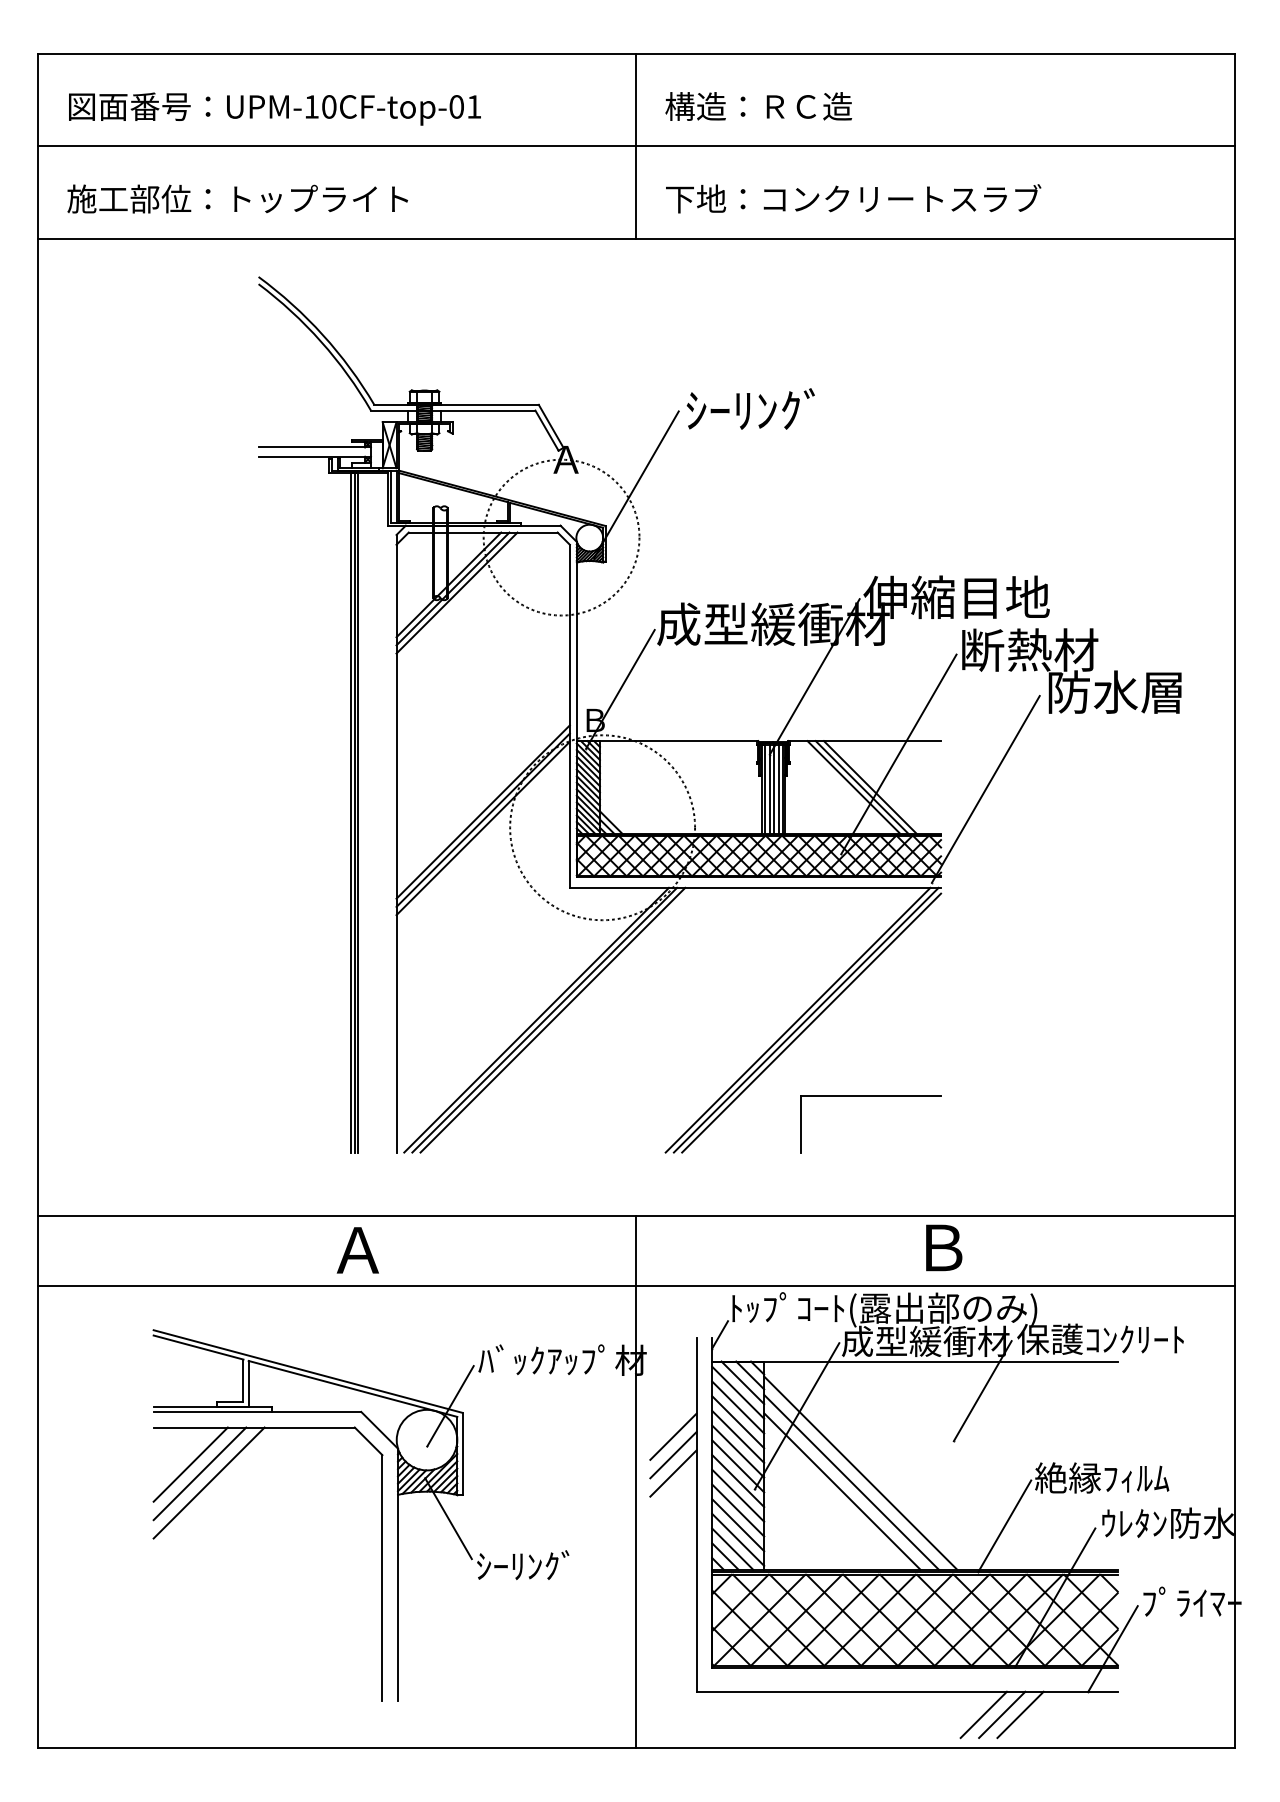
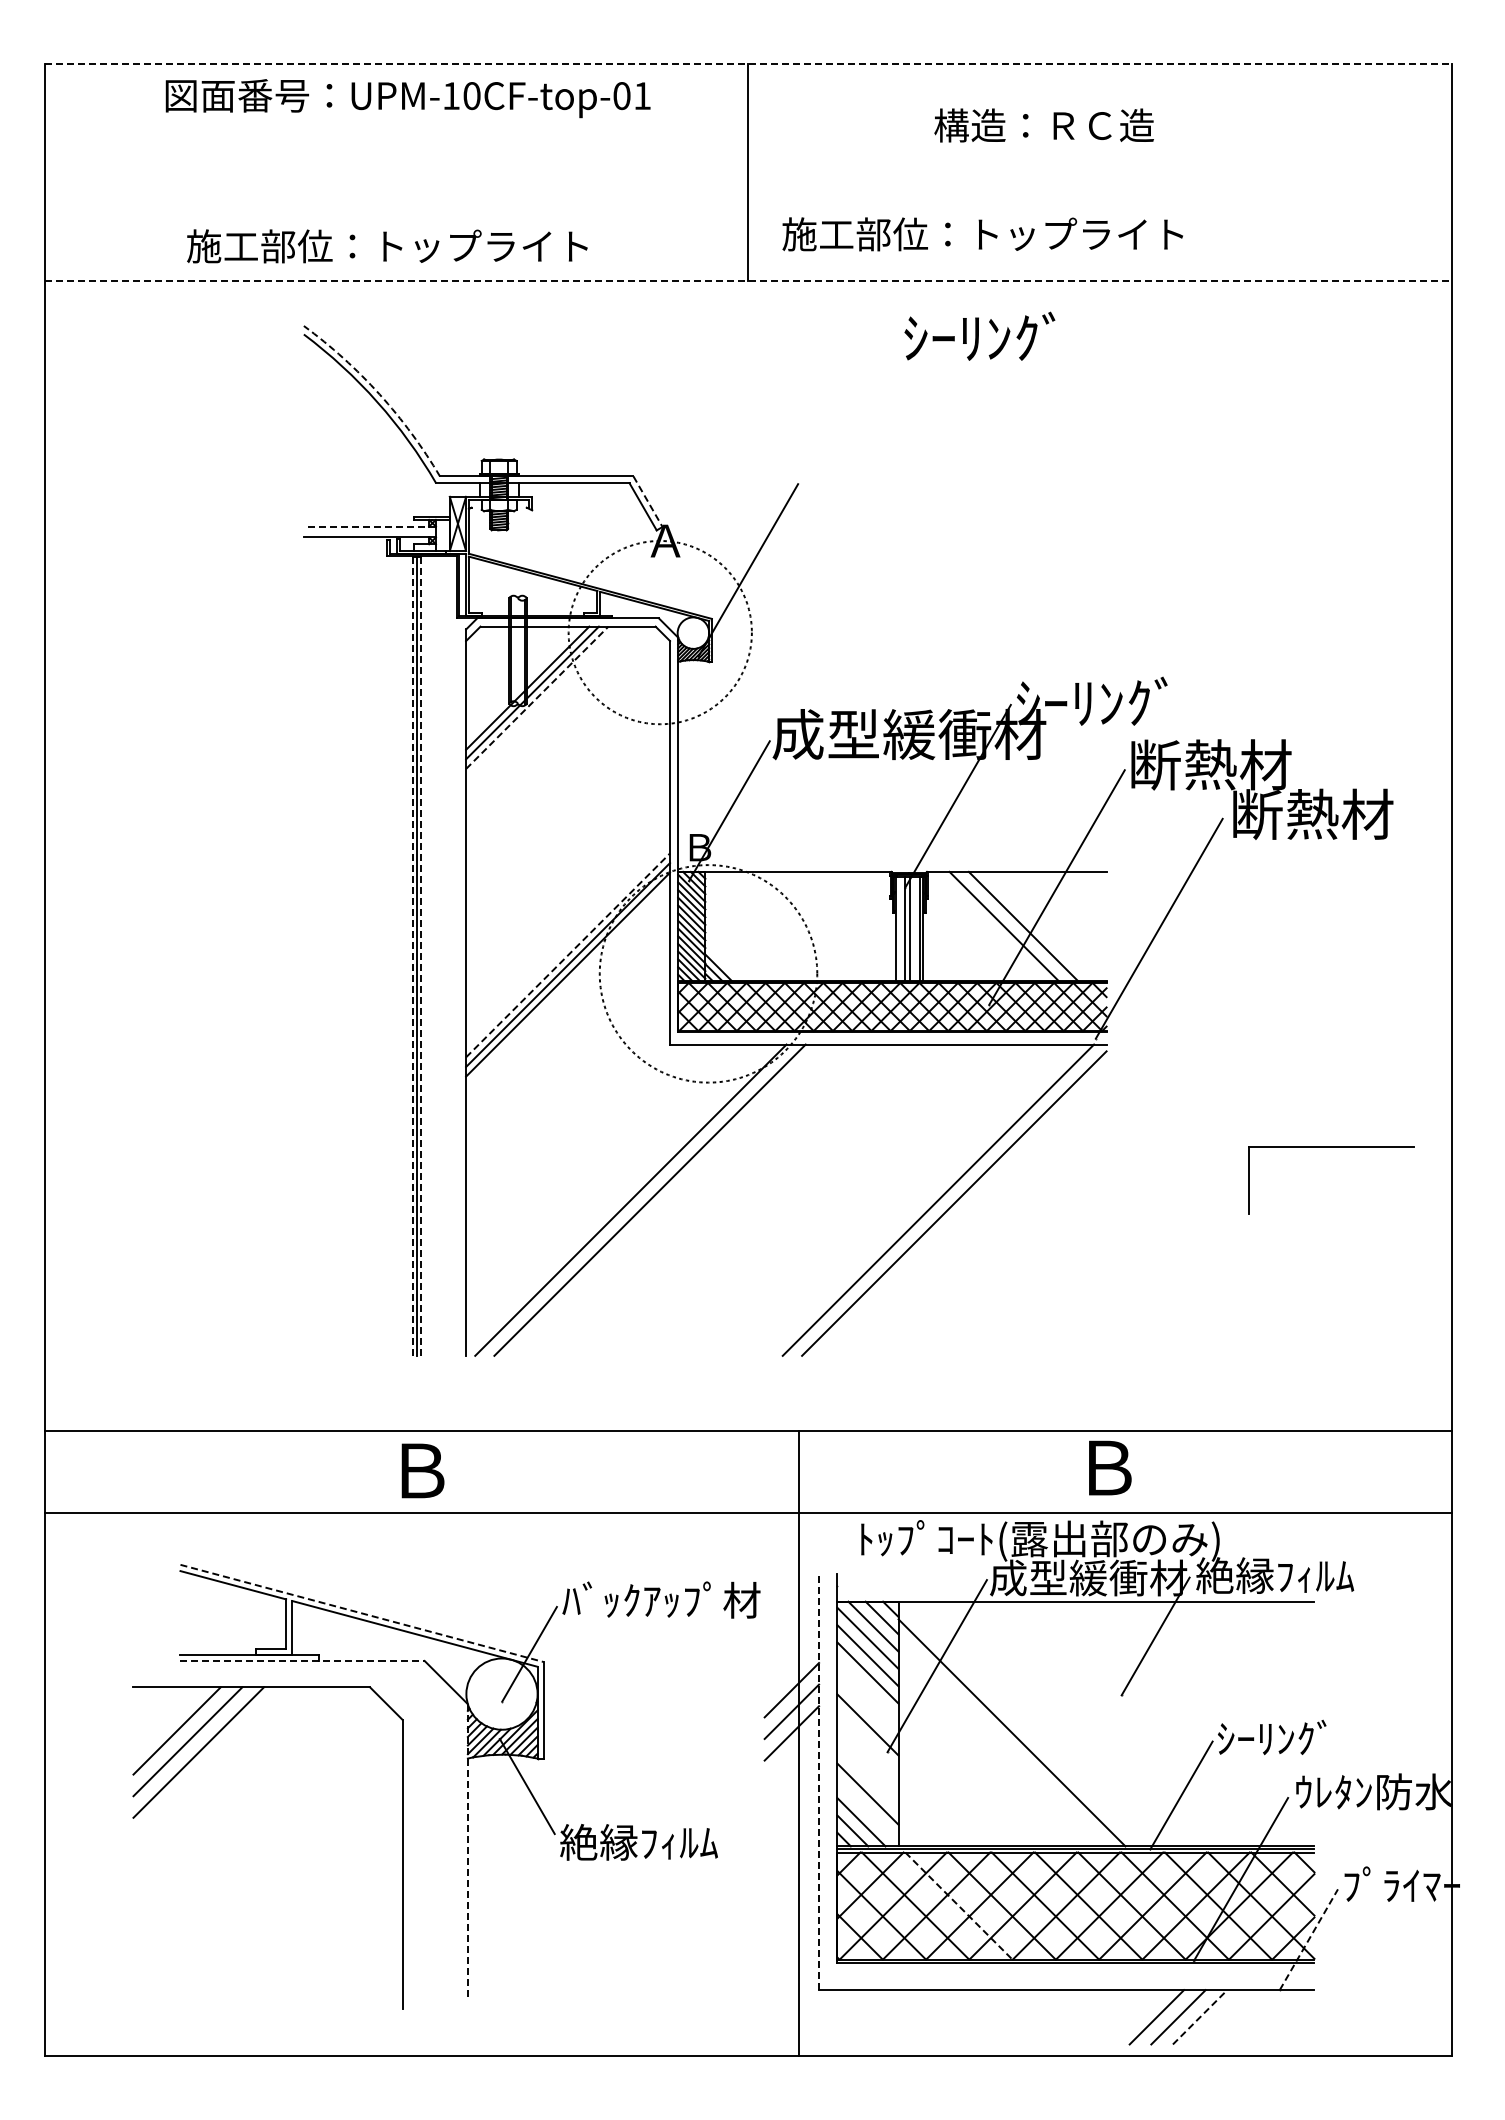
line: (636, 53) -> (748, 63), solid -> dashed
text: (758, 106) -> (1043, 125), moved
text: (274, 109) -> (407, 98), moved
line: (635, 146) -> (747, 172), removed
text: (853, 198) -> (1003, 233), 下地：コンクリートスラブ -> 施工部位：トップライト
text: (237, 199) -> (387, 246), moved
line: (636, 239) -> (748, 281), solid -> dashed
arc: (322, 335) -> (379, 394), solid -> dashed
text: (750, 408) -> (979, 335), moved
line: (551, 427) -> (648, 502), solid -> dashed
line: (314, 447) -> (369, 526), solid -> dashed
line: (457, 592) -> (537, 697), solid -> dashed
text: (956, 597) -> (1124, 702), 伸縮目地 -> ｼｰﾘﾝｸﾞ
text: (1116, 691) -> (1313, 813), 防水層 -> 断熱材
line: (861, 786) -> (1013, 925), removed
line: (765, 789) -> (900, 928), removed
line: (778, 789) -> (915, 928), removed
line: (483, 812) -> (568, 955), solid -> dashed
line: (350, 813) -> (412, 957), solid -> dashed
line: (358, 813) -> (421, 957), solid -> dashed
line: (544, 1019) -> (640, 1199), removed
line: (805, 1019) -> (947, 1199), removed
part: (871, 1096) -> (1331, 1147), moved
text: (357, 1250) -> (420, 1470), Ａ -> Ｂ
line: (719, 1335) -> (846, 1570), removed
text: (1100, 1339) -> (1294, 1575), 保護ｺﾝｸﾘｰﾄ -> 絶縁ﾌｨﾙﾑ
line: (308, 1371) -> (362, 1613), solid -> dashed
line: (258, 1411) -> (303, 1660), solid -> dashed
line: (737, 1436) -> (867, 1689), removed
line: (737, 1451) -> (867, 1707), removed
text: (1102, 1477) -> (1296, 1738), 絶縁ﾌｨﾙﾑ -> ｼｰﾘﾝｸﾞ
line: (737, 1480) -> (867, 1741), removed
line: (636, 1482) -> (799, 1743), moved
line: (850, 1482) -> (1000, 1743), removed
line: (842, 1491) -> (990, 1754), removed
part: (198, 1494) -> (186, 1766), moved
line: (737, 1495) -> (867, 1759), removed
line: (737, 1510) -> (867, 1776), removed
line: (696, 1515) -> (819, 1782), solid -> dashed
line: (737, 1539) -> (867, 1811), removed
text: (543, 1565) -> (638, 1841), ｼｰﾘﾝｸﾞ -> 絶縁ﾌｨﾙﾑ
line: (397, 1575) -> (467, 1853), solid -> dashed
line: (815, 1620) -> (958, 1906), solid -> dashed
line: (1113, 1648) -> (1309, 1939), solid -> dashed
line: (1020, 1714) -> (1200, 2016), solid -> dashed

